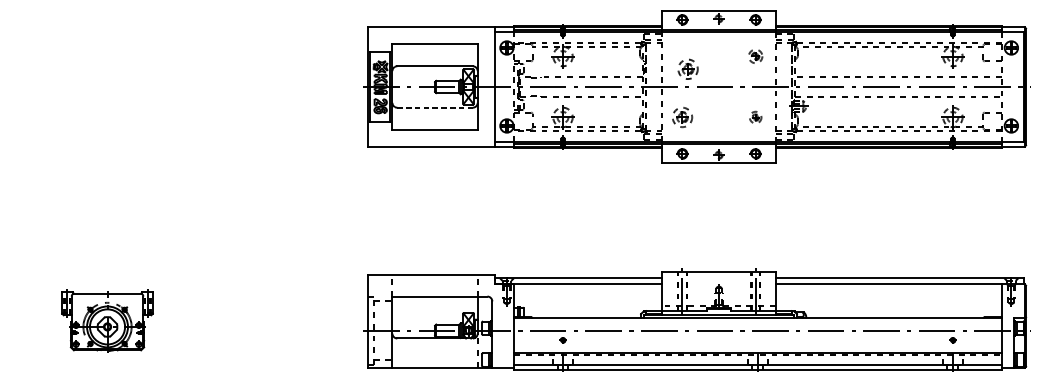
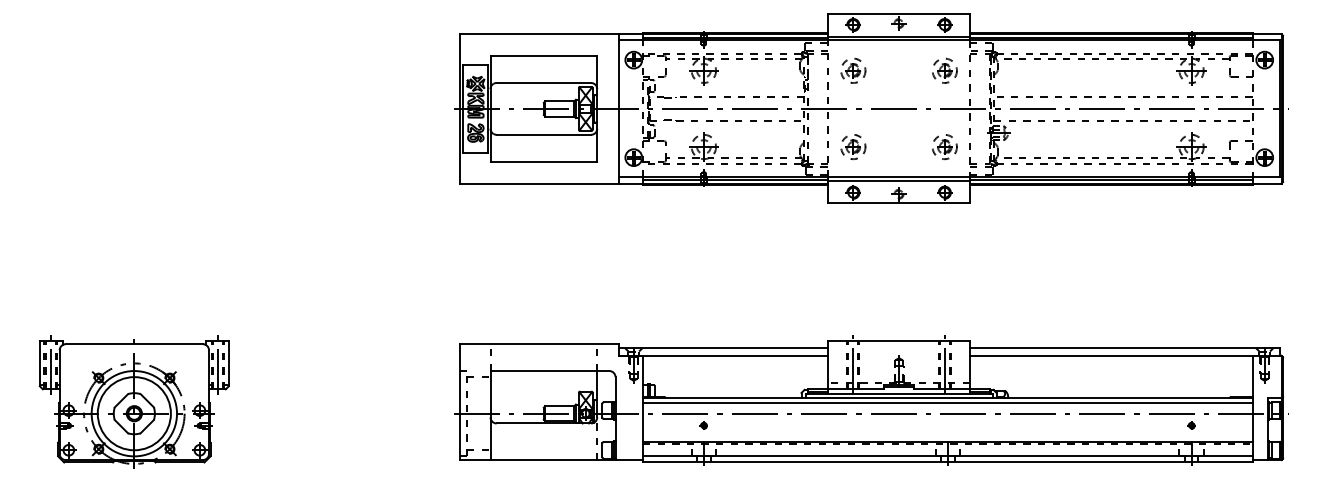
part: (755, 56) -> (944, 70), size x1.43
part: (688, 69) -> (853, 70), moved
line: (435, 107) -> (544, 134), dashed -> solid
part: (755, 117) -> (944, 147), size x1.67
part: (106, 320) -> (133, 401), size x1.67
line: (757, 322) -> (947, 403), added

